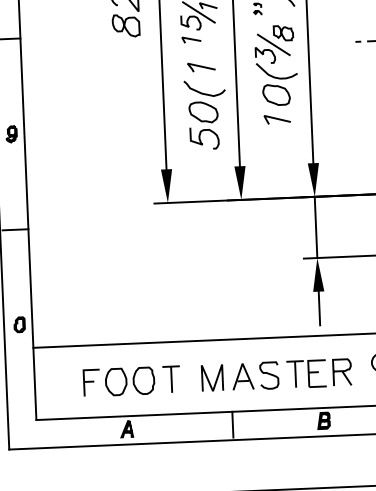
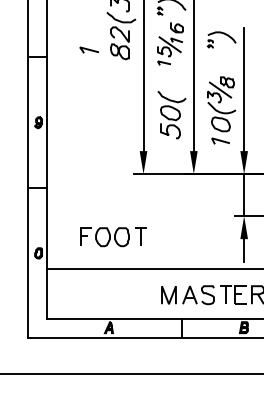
line: (200, 66) -> (88, 49), moved
part: (276, 74) -> (221, 110), moved
part: (131, 381) -> (113, 237), moved

